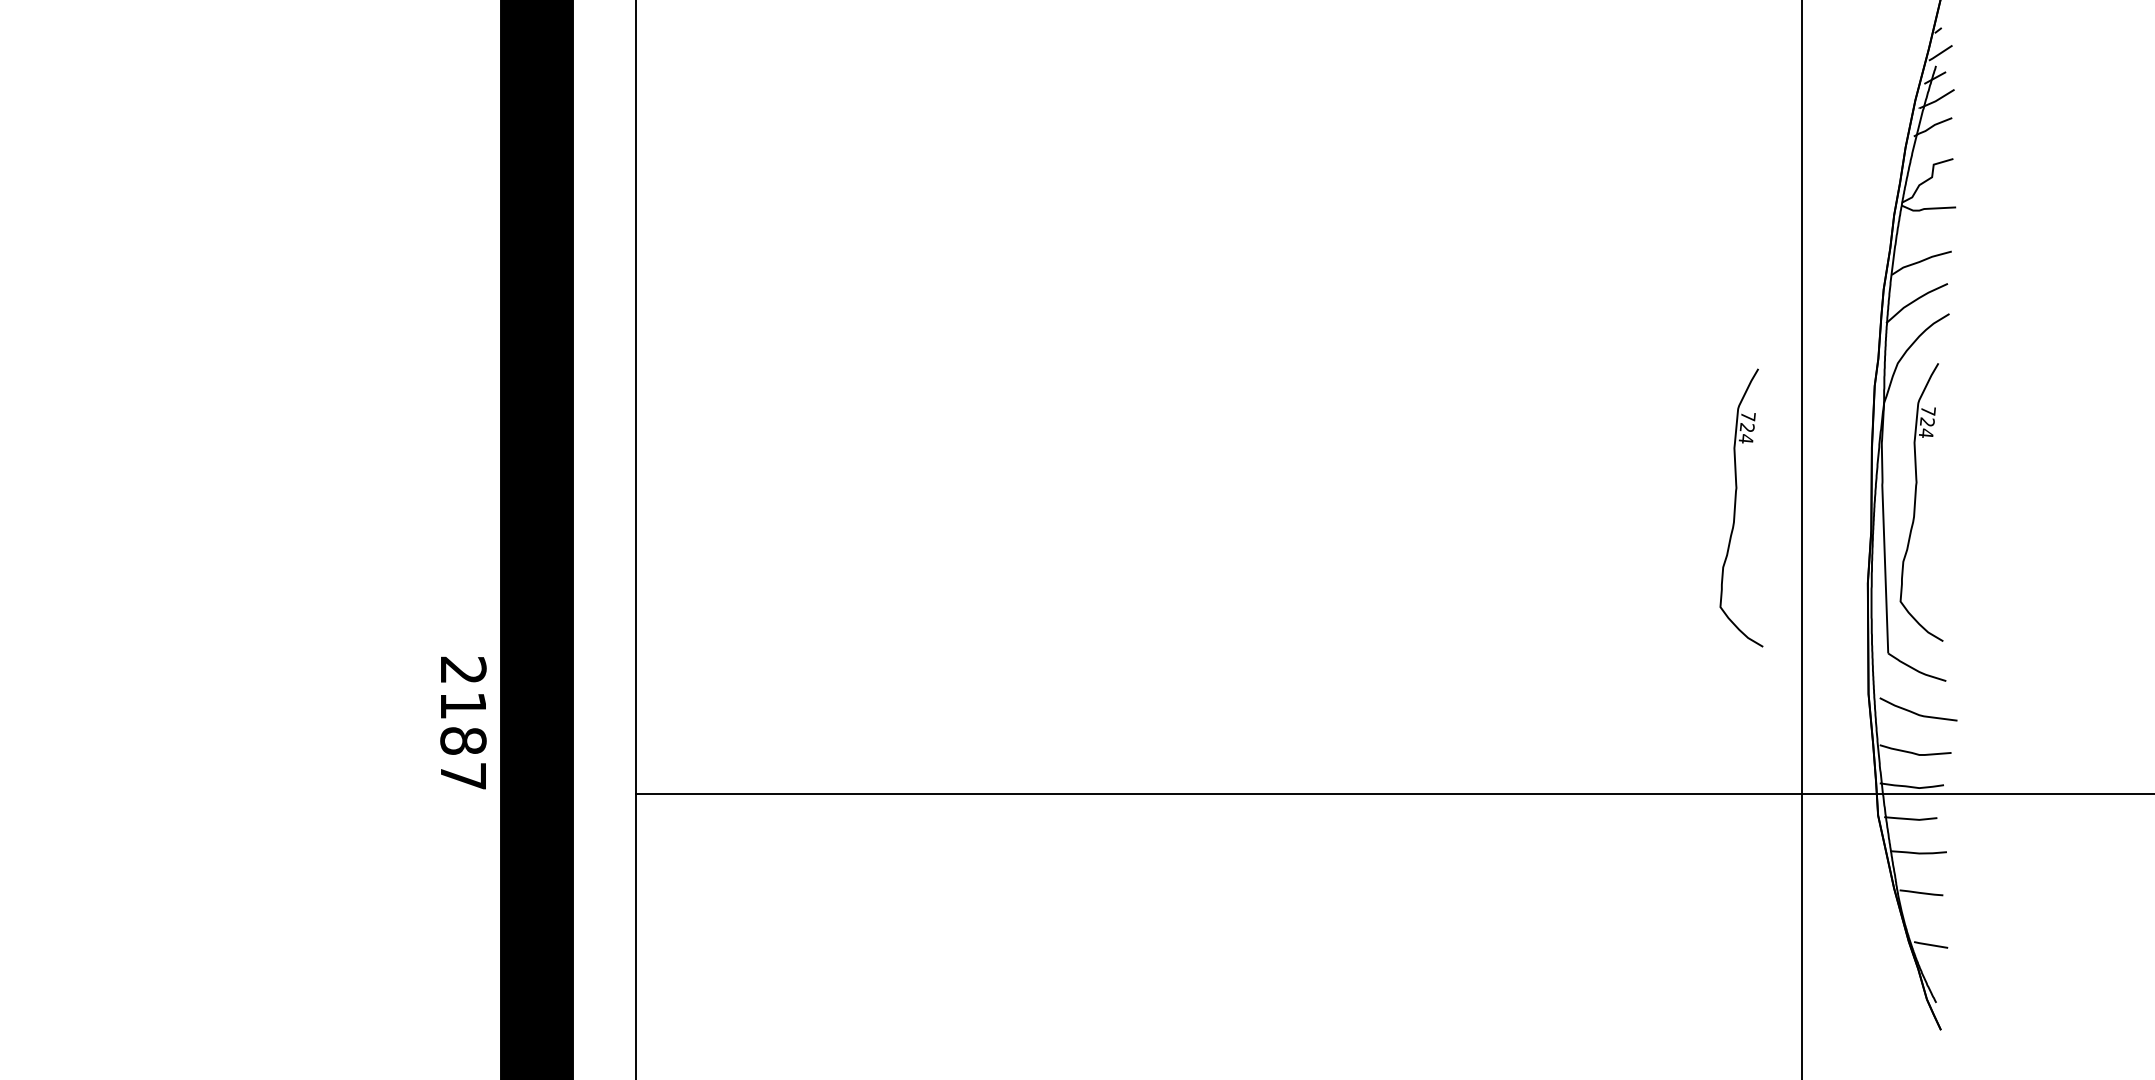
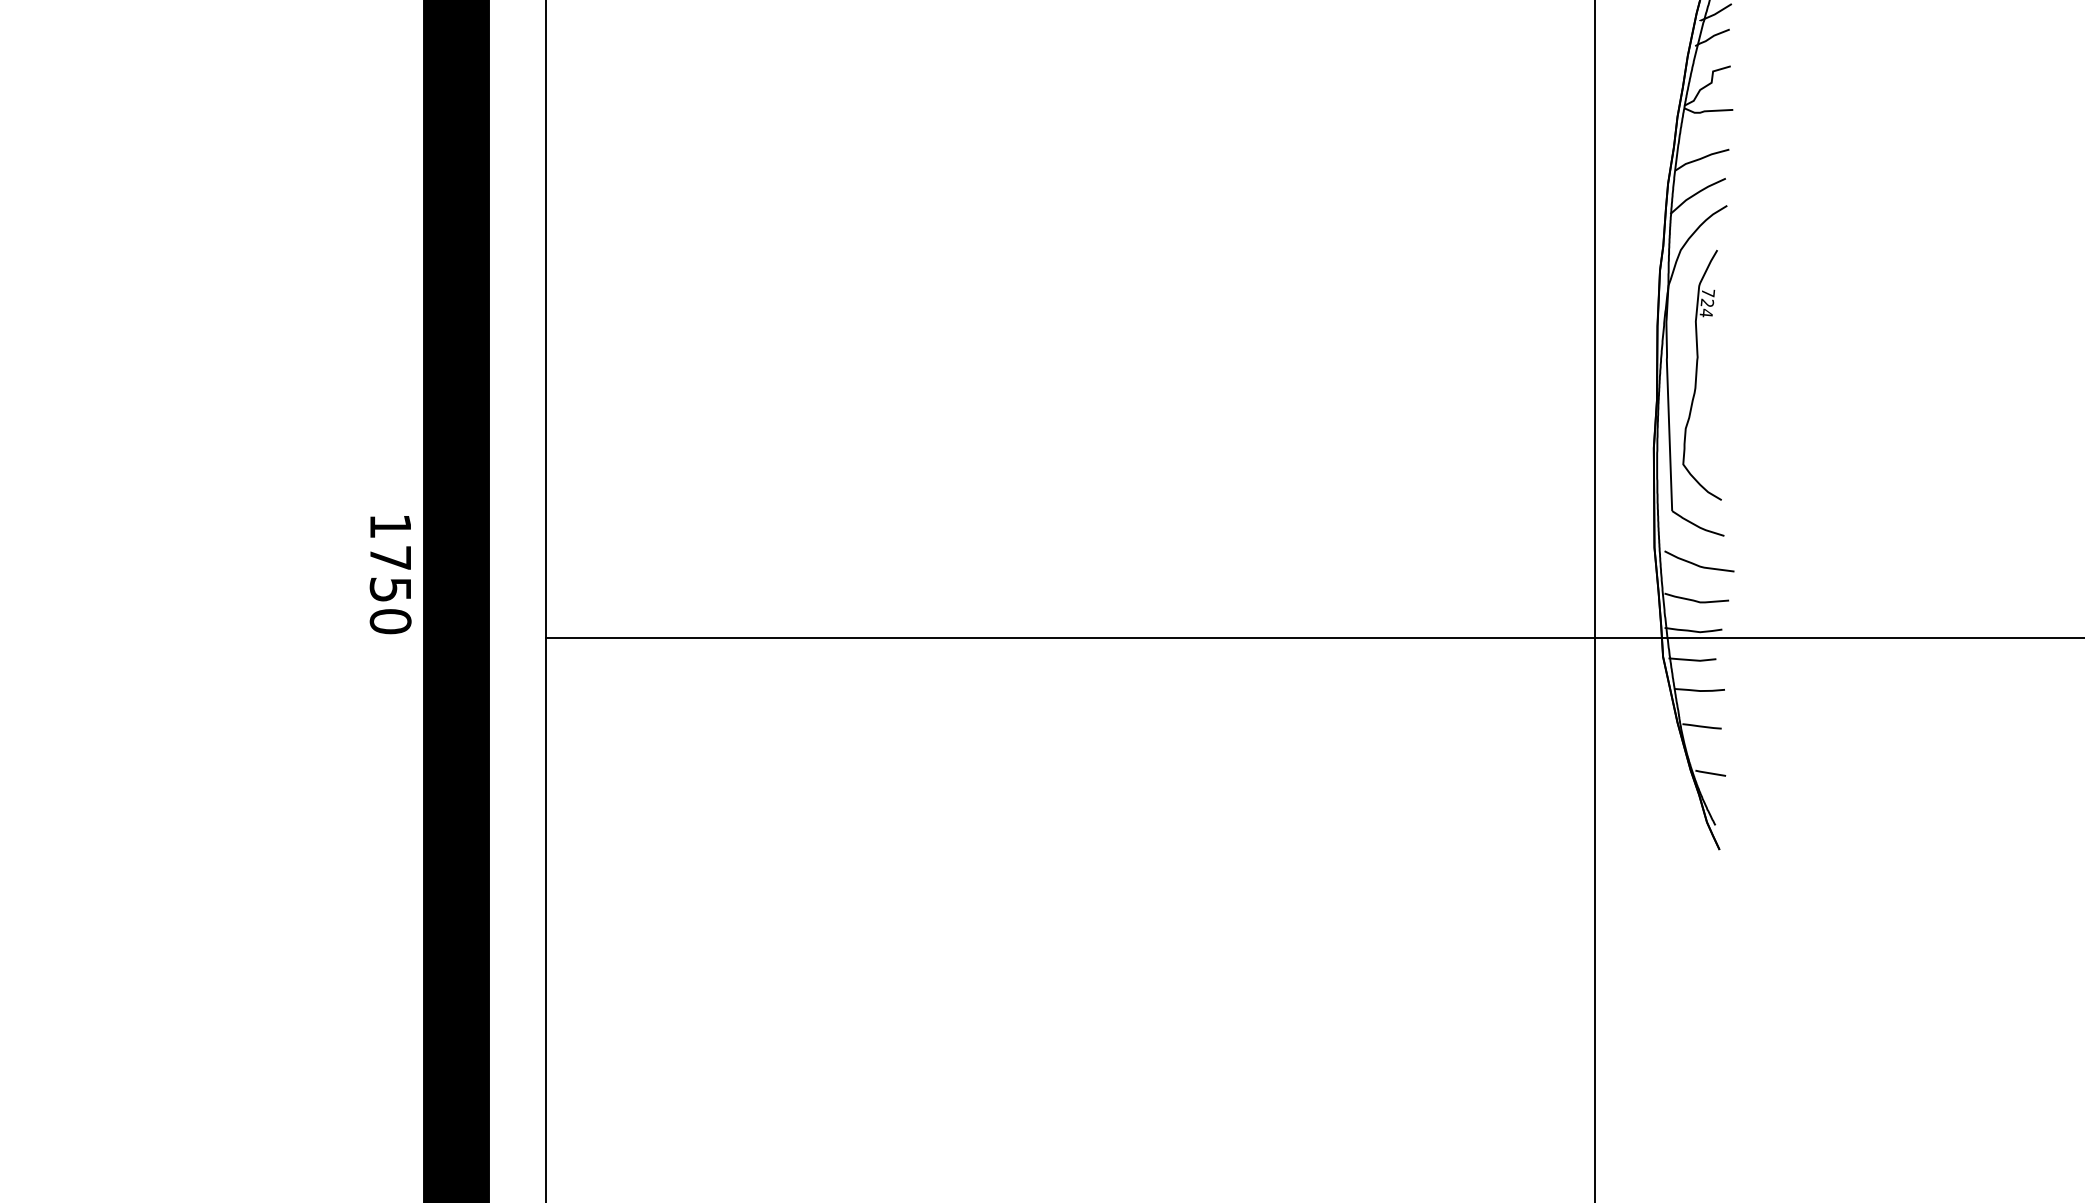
part: (1740, 507) -> (1539, 379), removed
text: (463, 723) -> (390, 574), 2187 -> 1750

